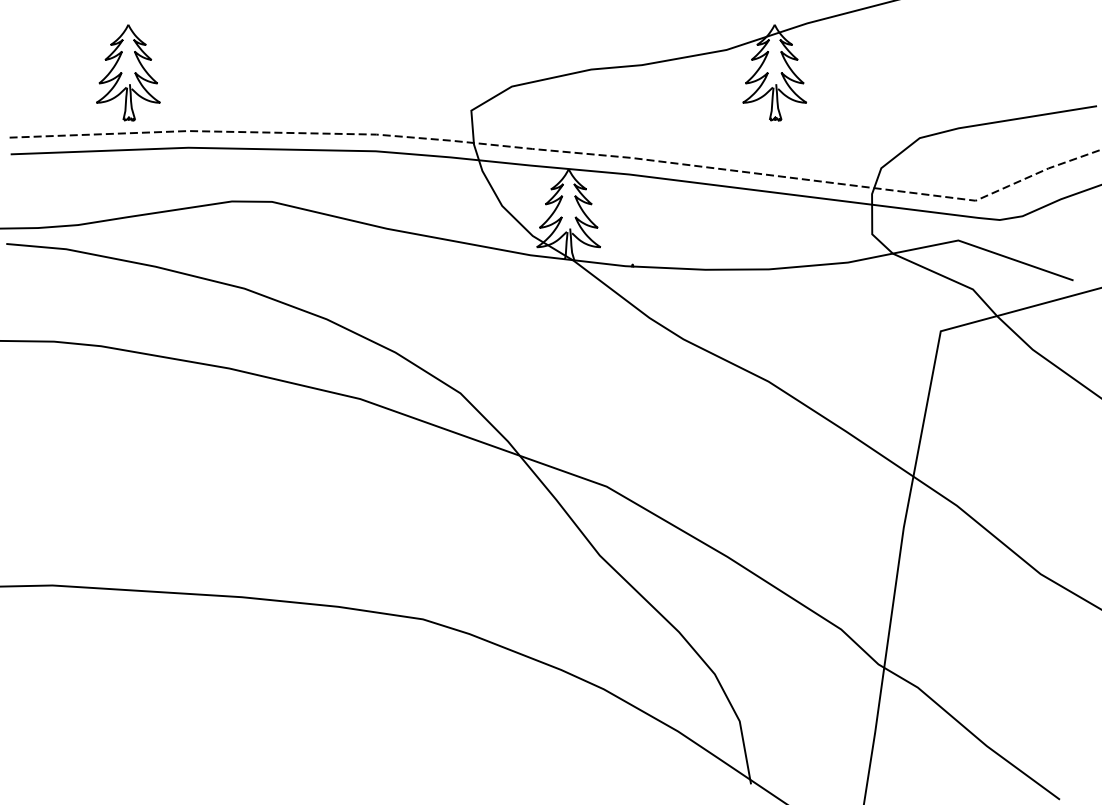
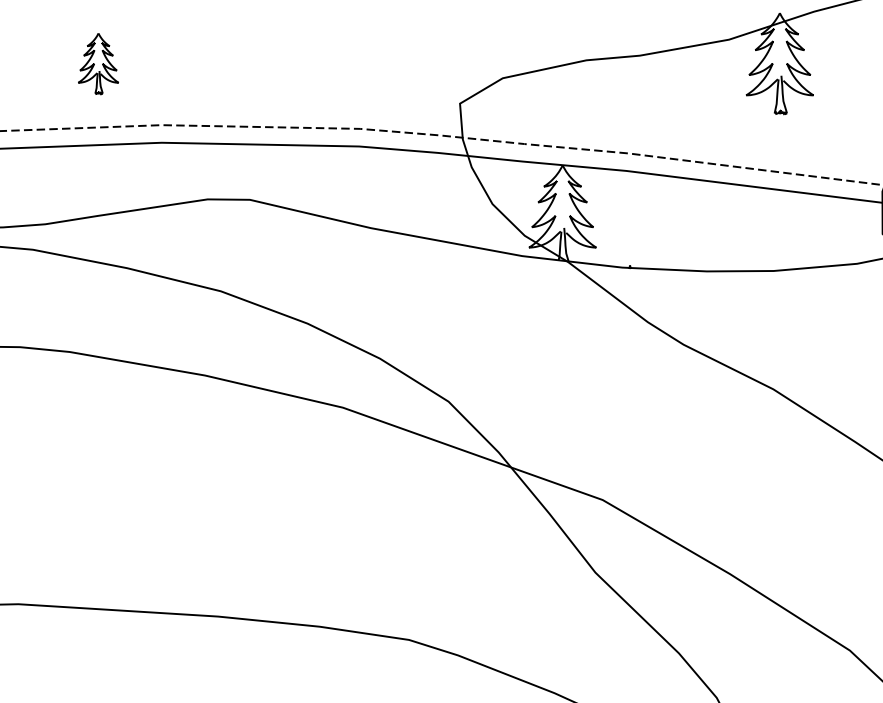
part: (128, 72) -> (98, 63), size x0.6

